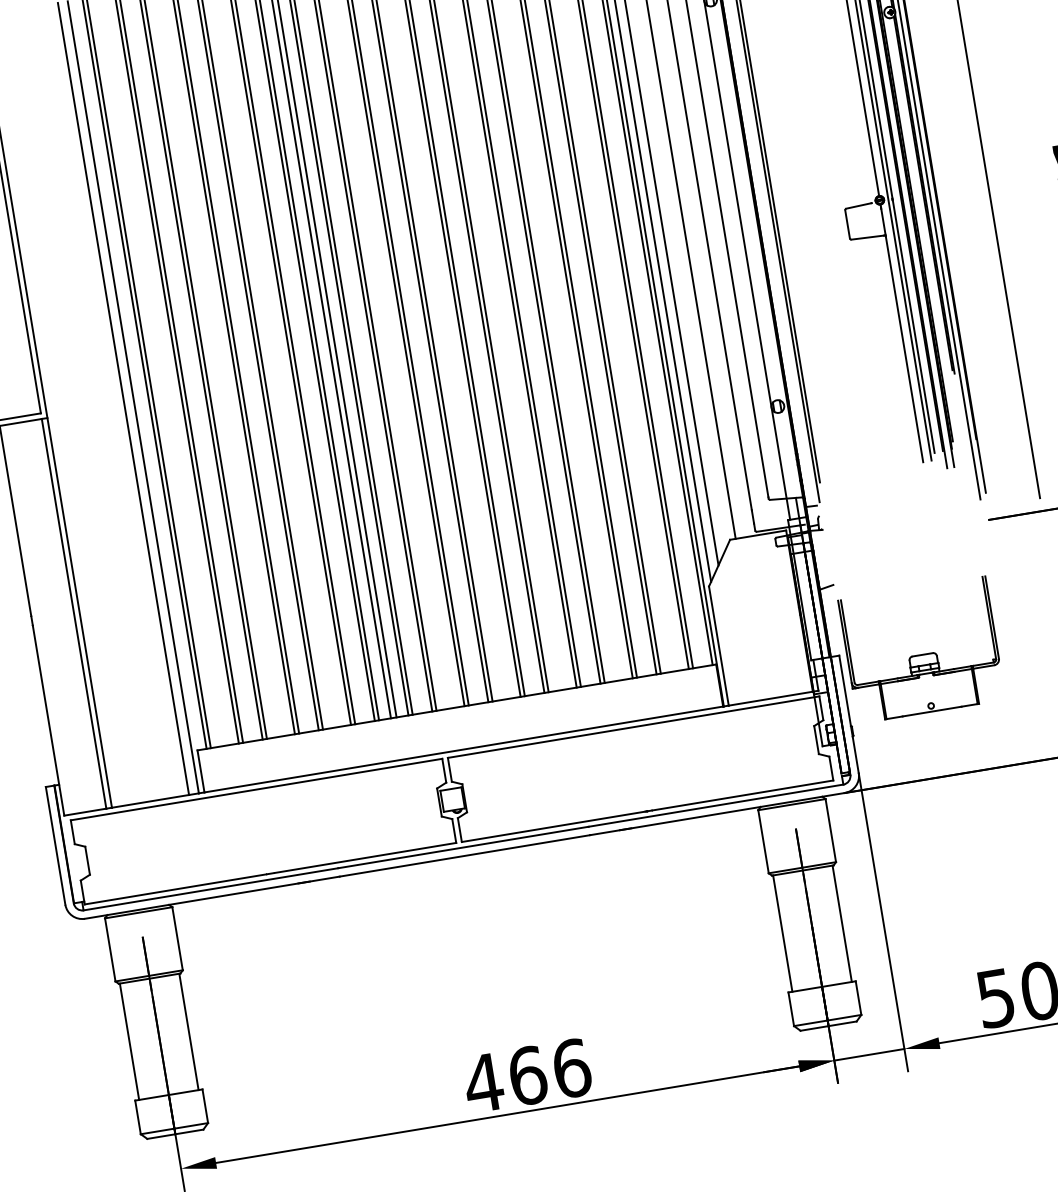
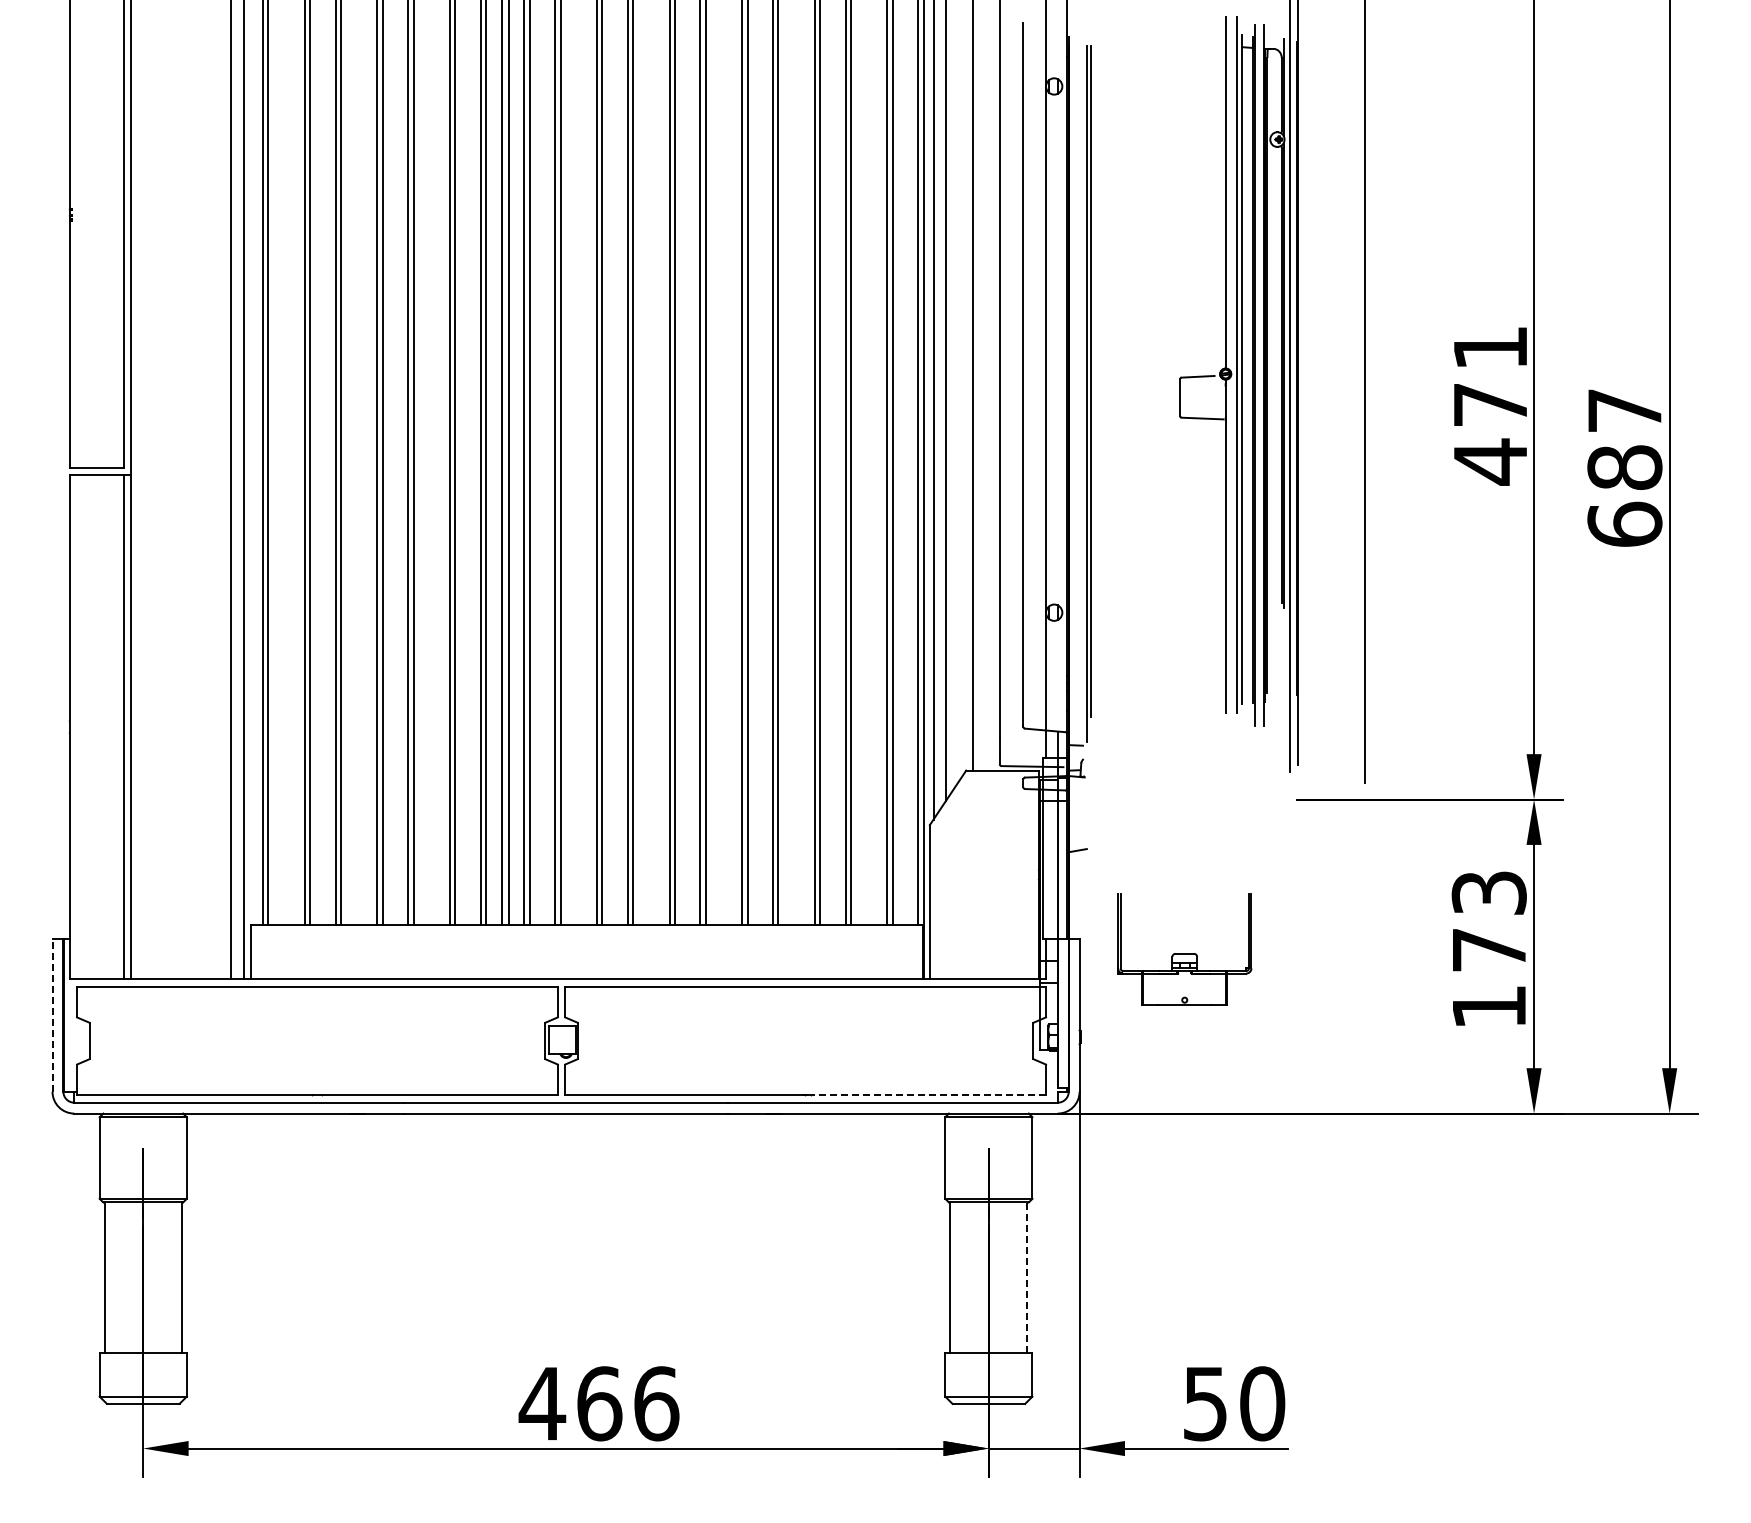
part: (921, 650) -> (1184, 949), size x0.7
line: (743, 795) -> (929, 1095), solid -> dashed
line: (55, 845) -> (52, 1015), solid -> dashed
line: (842, 923) -> (1027, 1277), solid -> dashed

